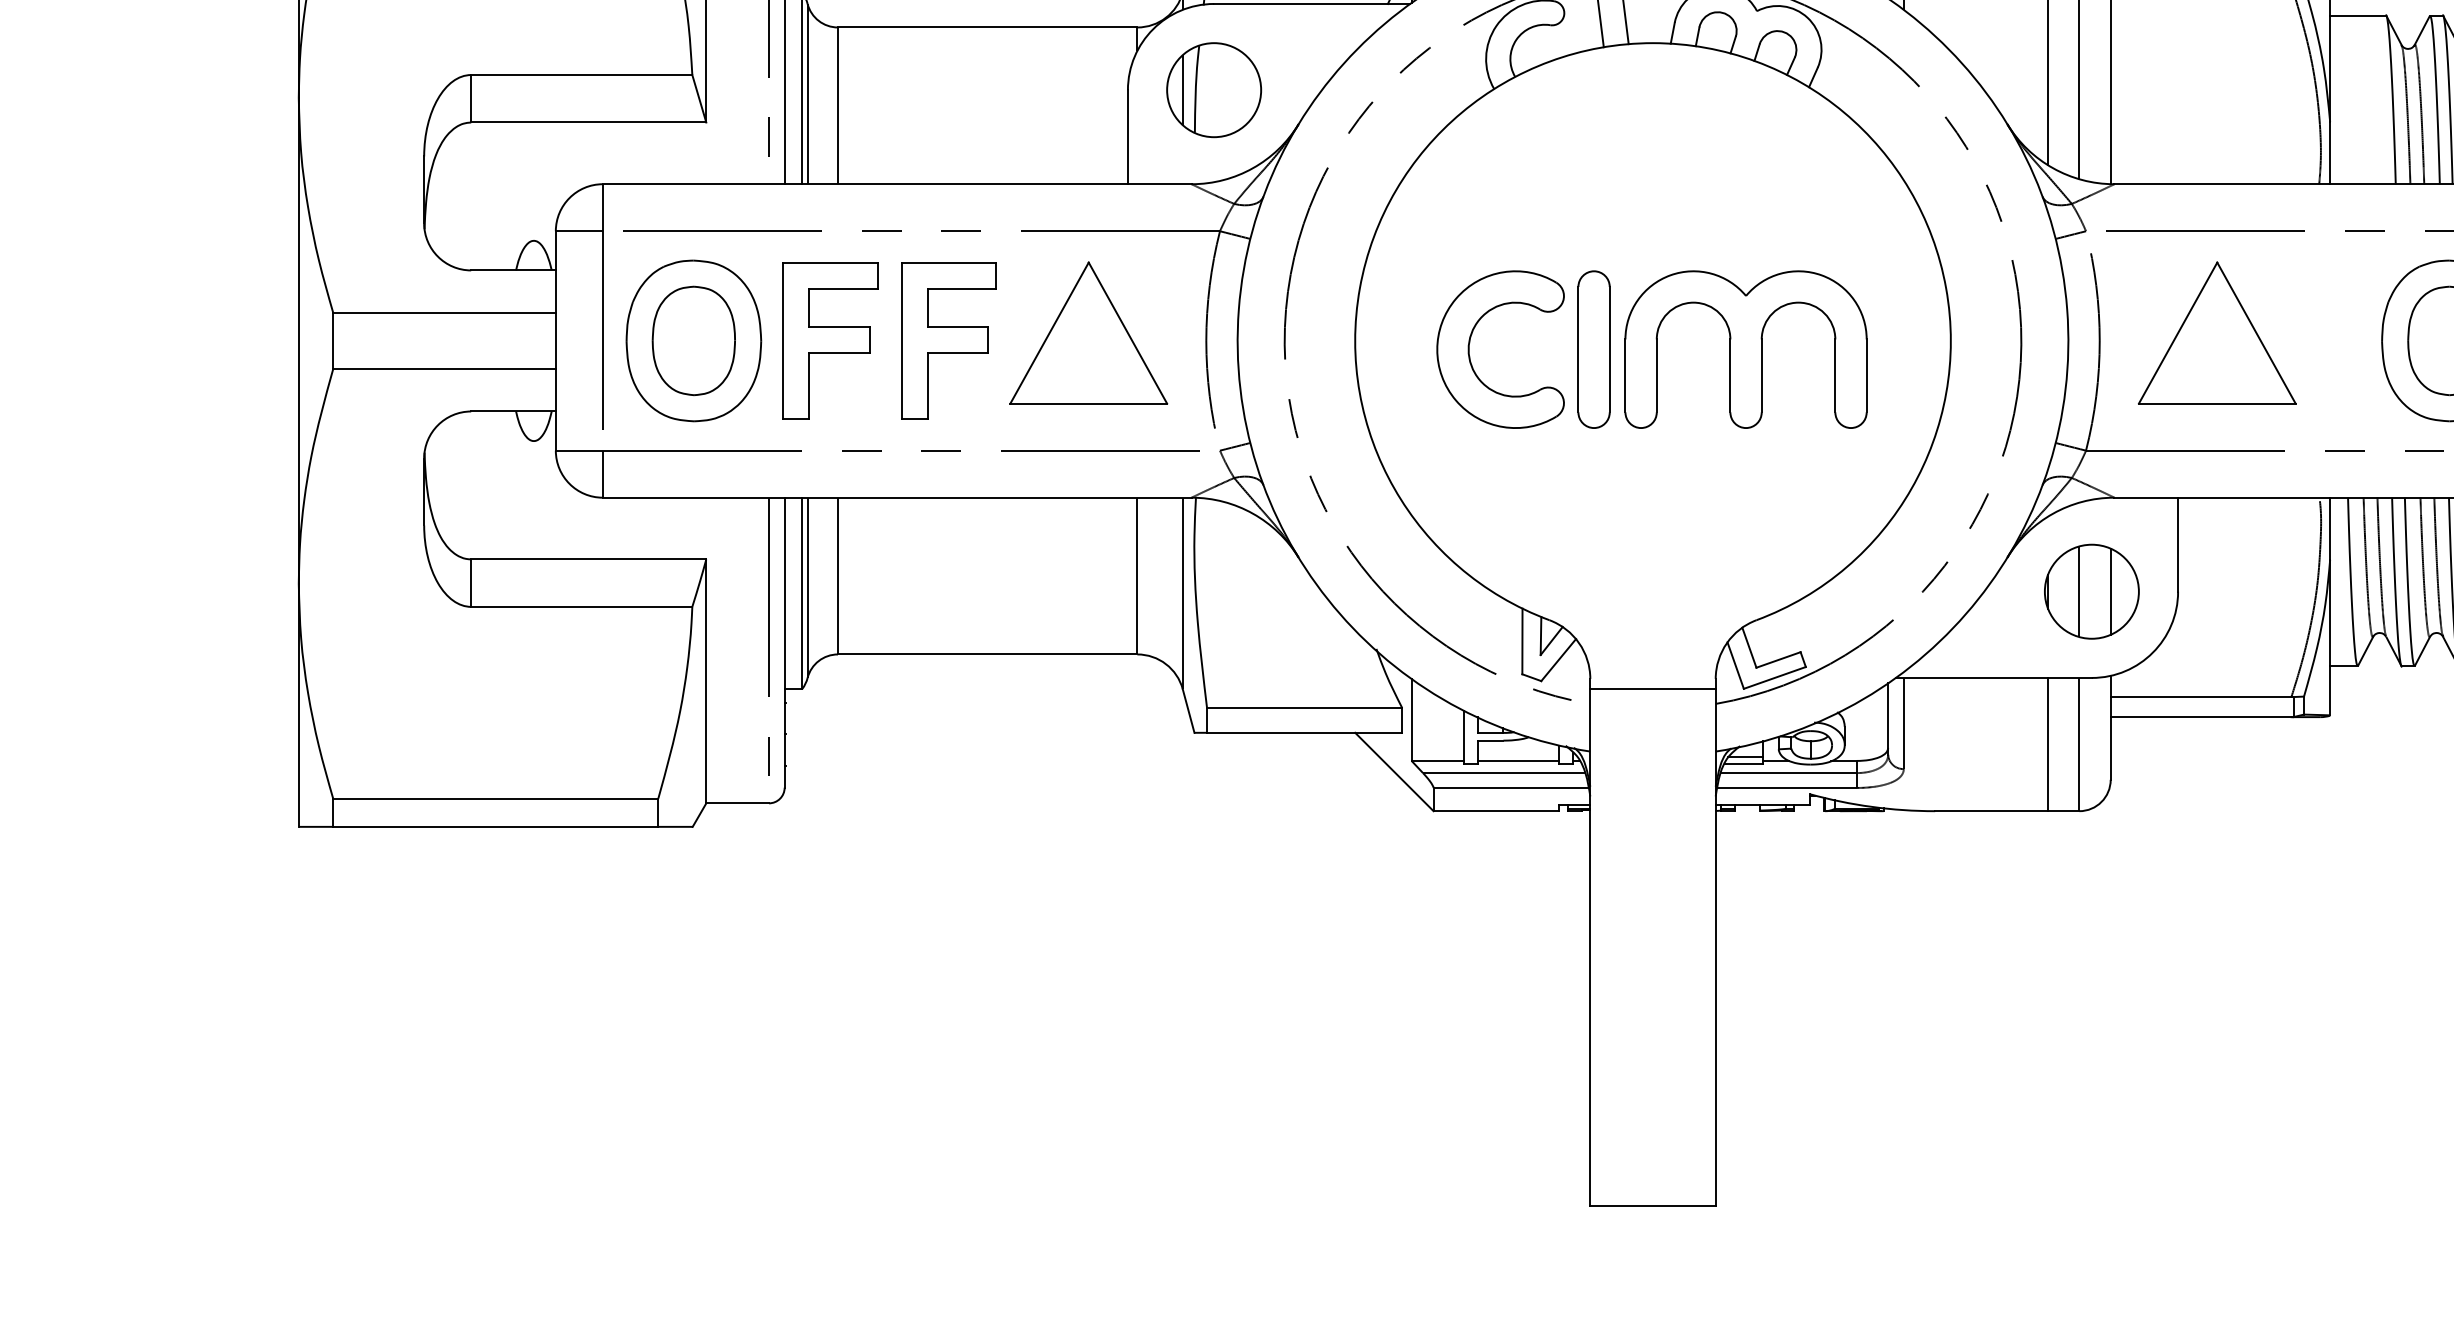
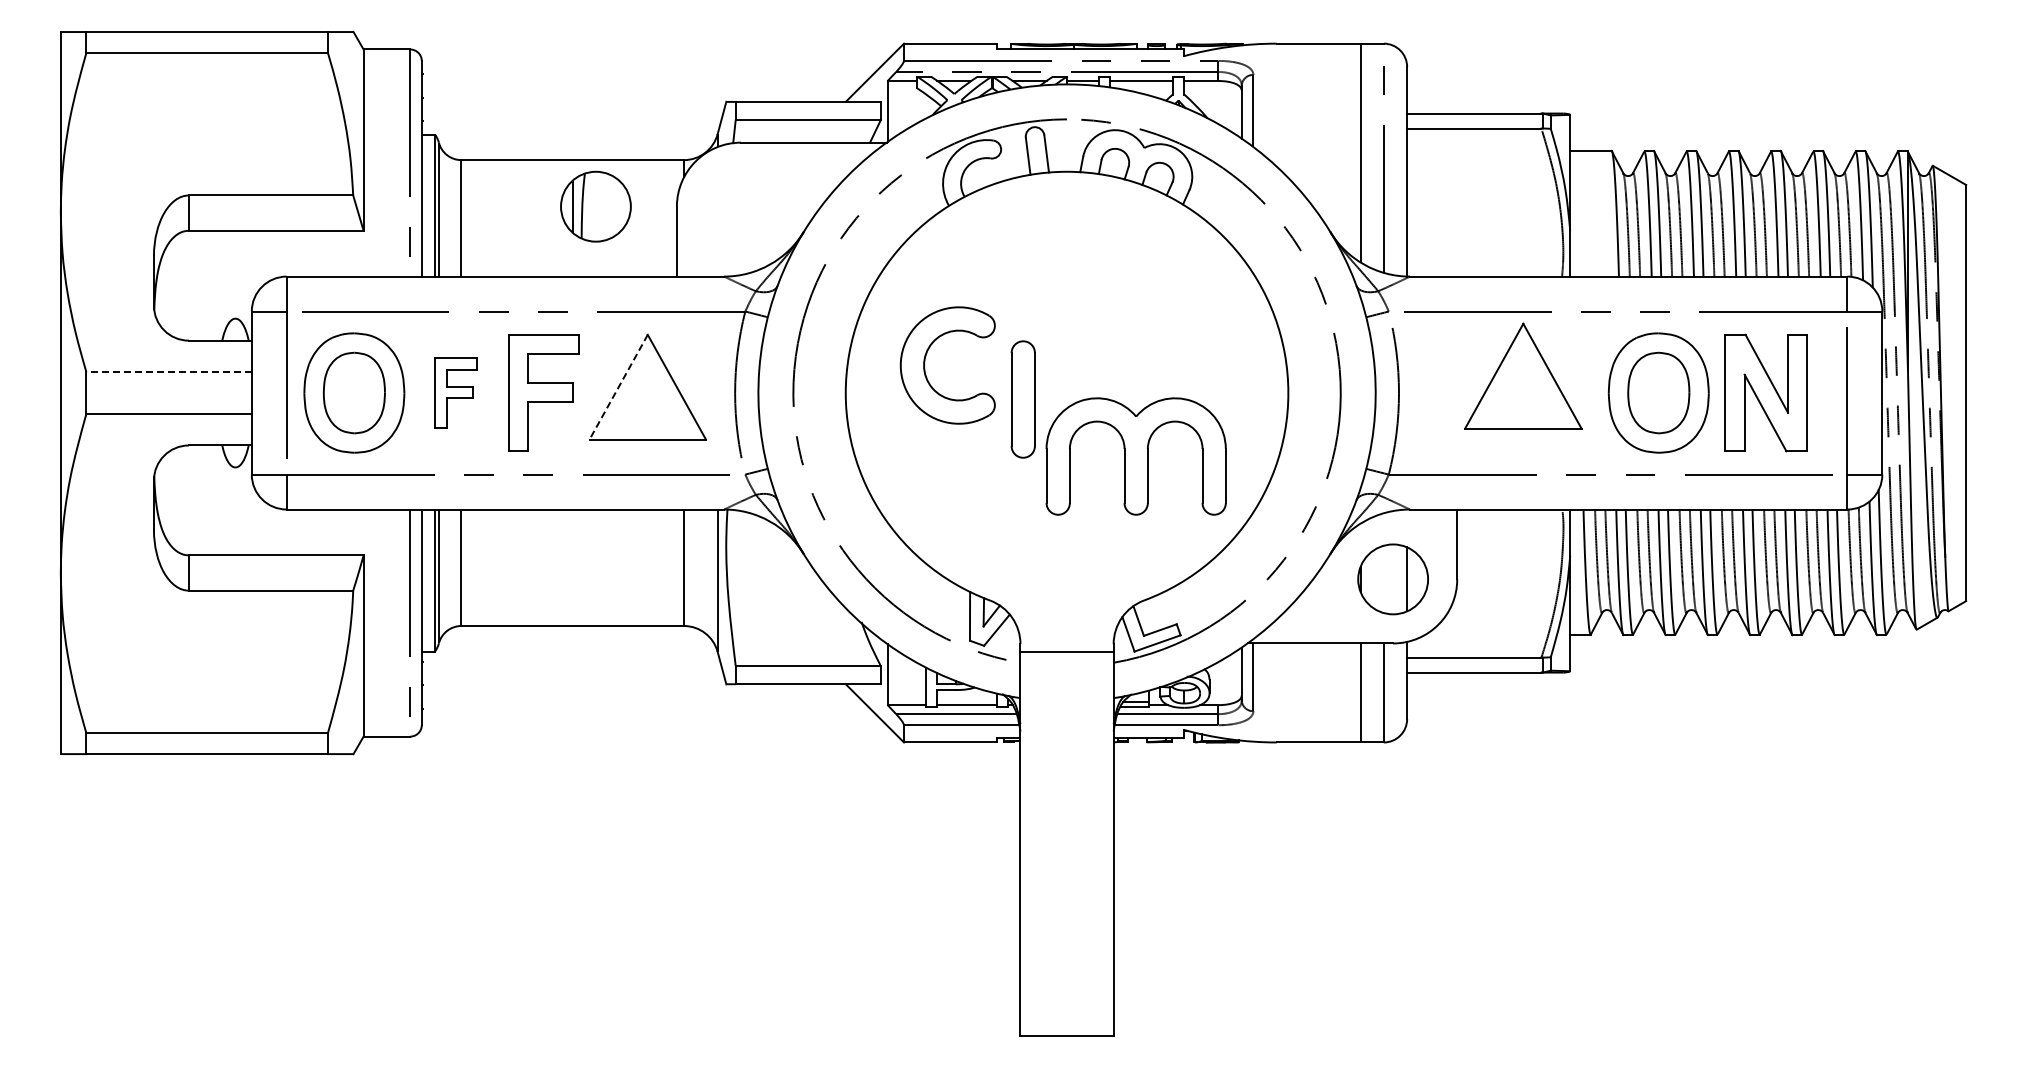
part: (1213, 89) -> (595, 206), moved
line: (445, 313) -> (169, 372), solid -> dashed
part: (2217, 332) -> (1523, 375), moved
line: (1049, 333) -> (618, 387), solid -> dashed
part: (829, 340) -> (455, 392), size x0.6
part: (1470, 345) -> (925, 362), moved
part: (1745, 349) -> (1135, 456), moved
line: (2078, 591) -> (1383, 579), removed

